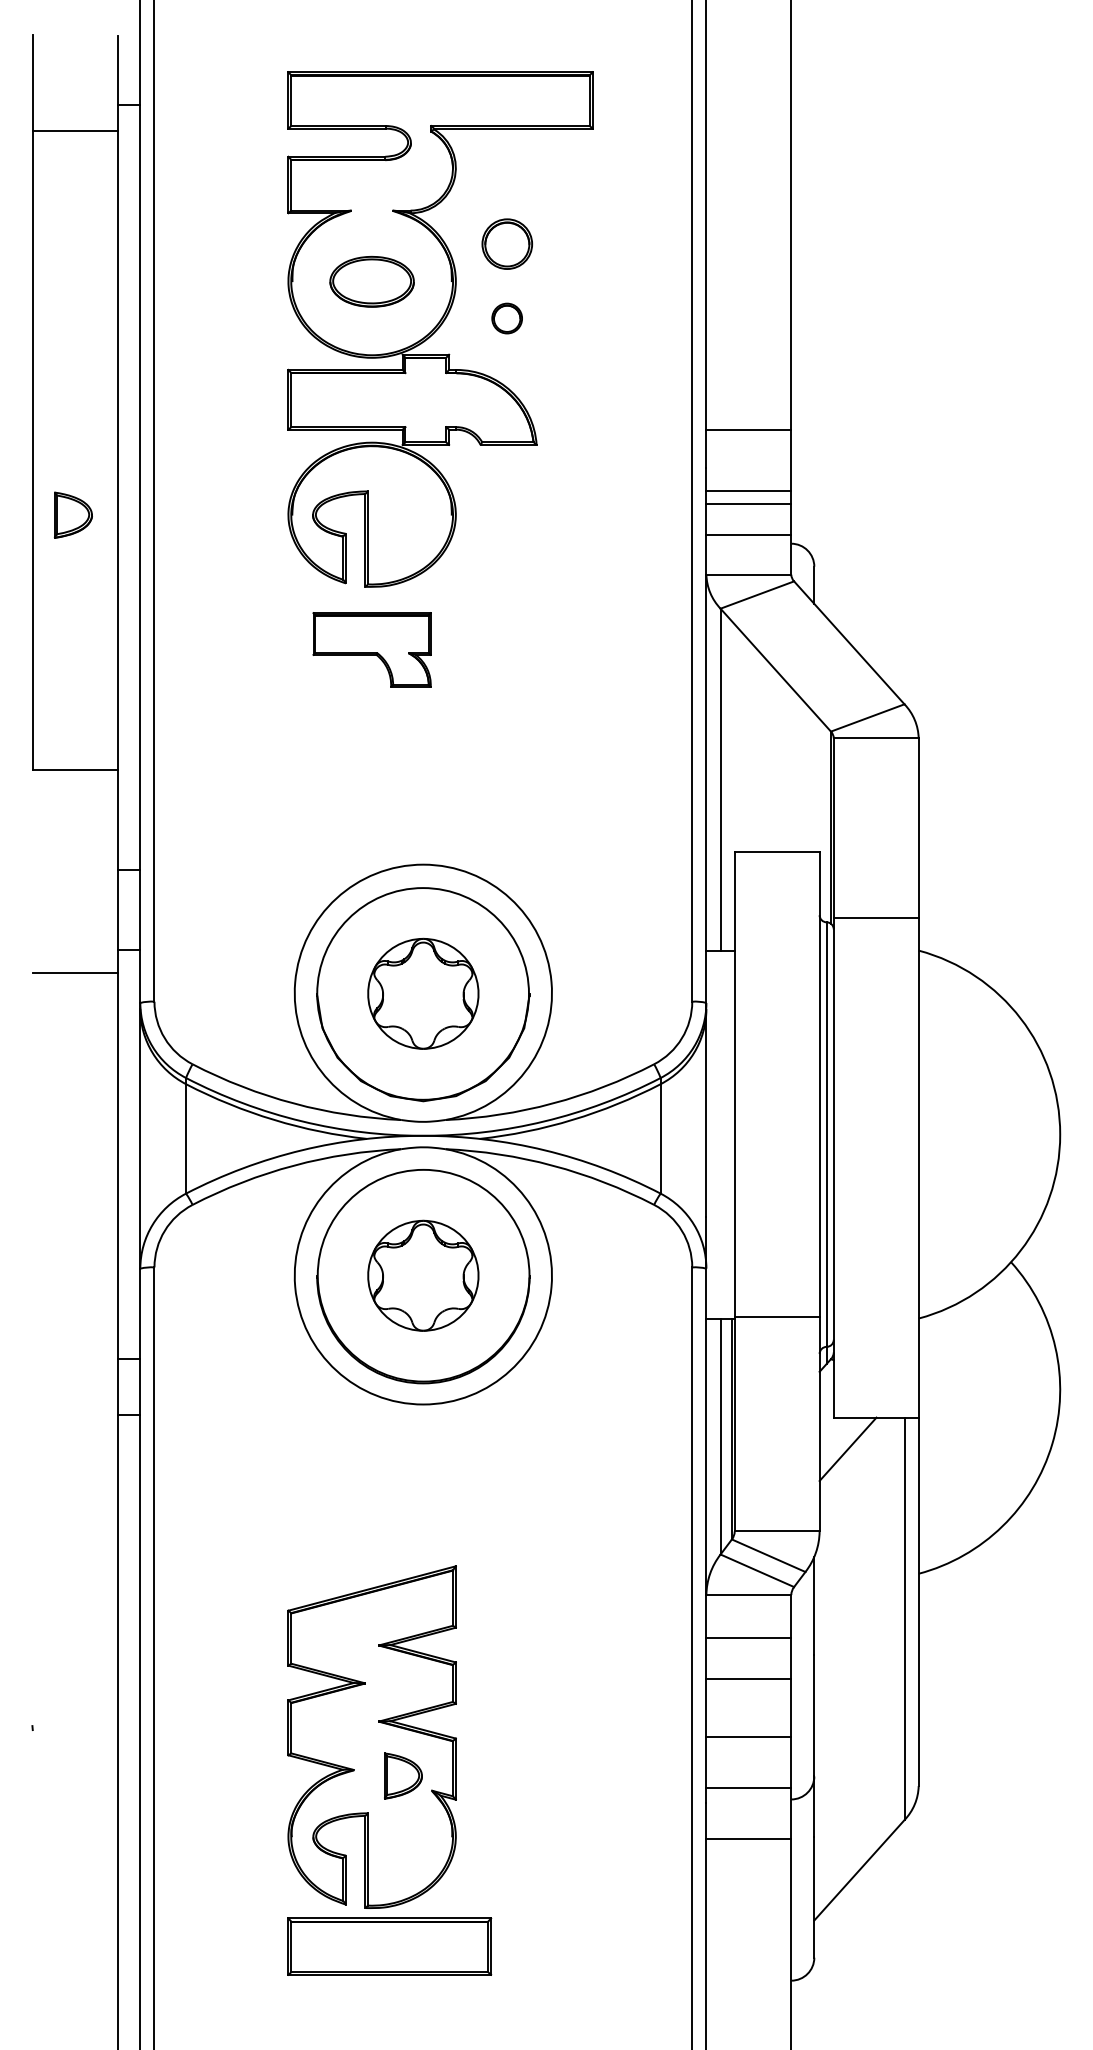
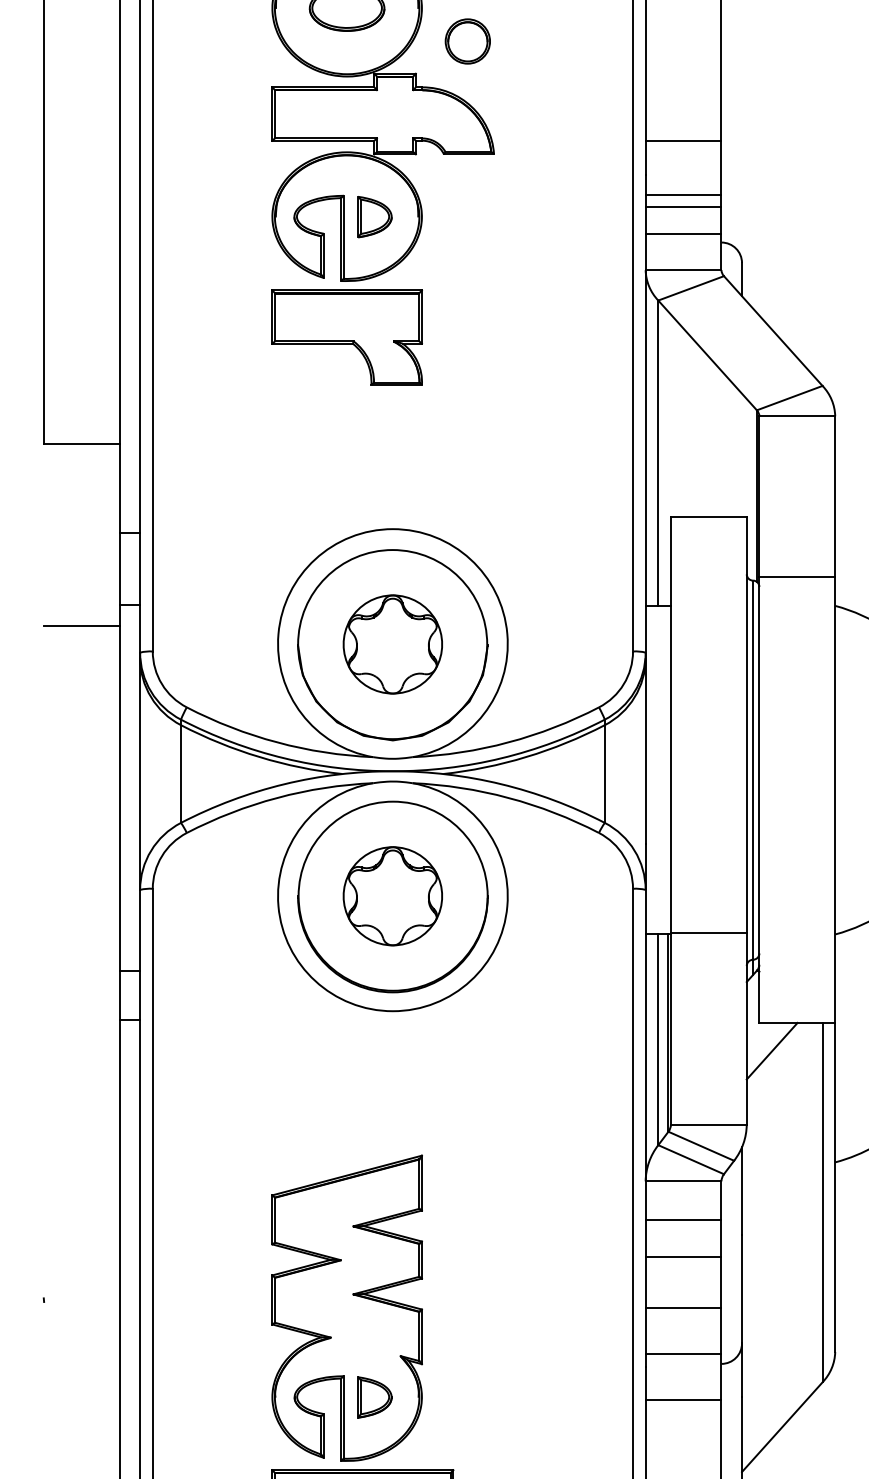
part: (506, 318) -> (467, 41), size x1.67
part: (73, 514) -> (375, 216), moved
part: (371, 649) -> (346, 336), size x1.43
part: (403, 1775) -> (375, 1396), moved

